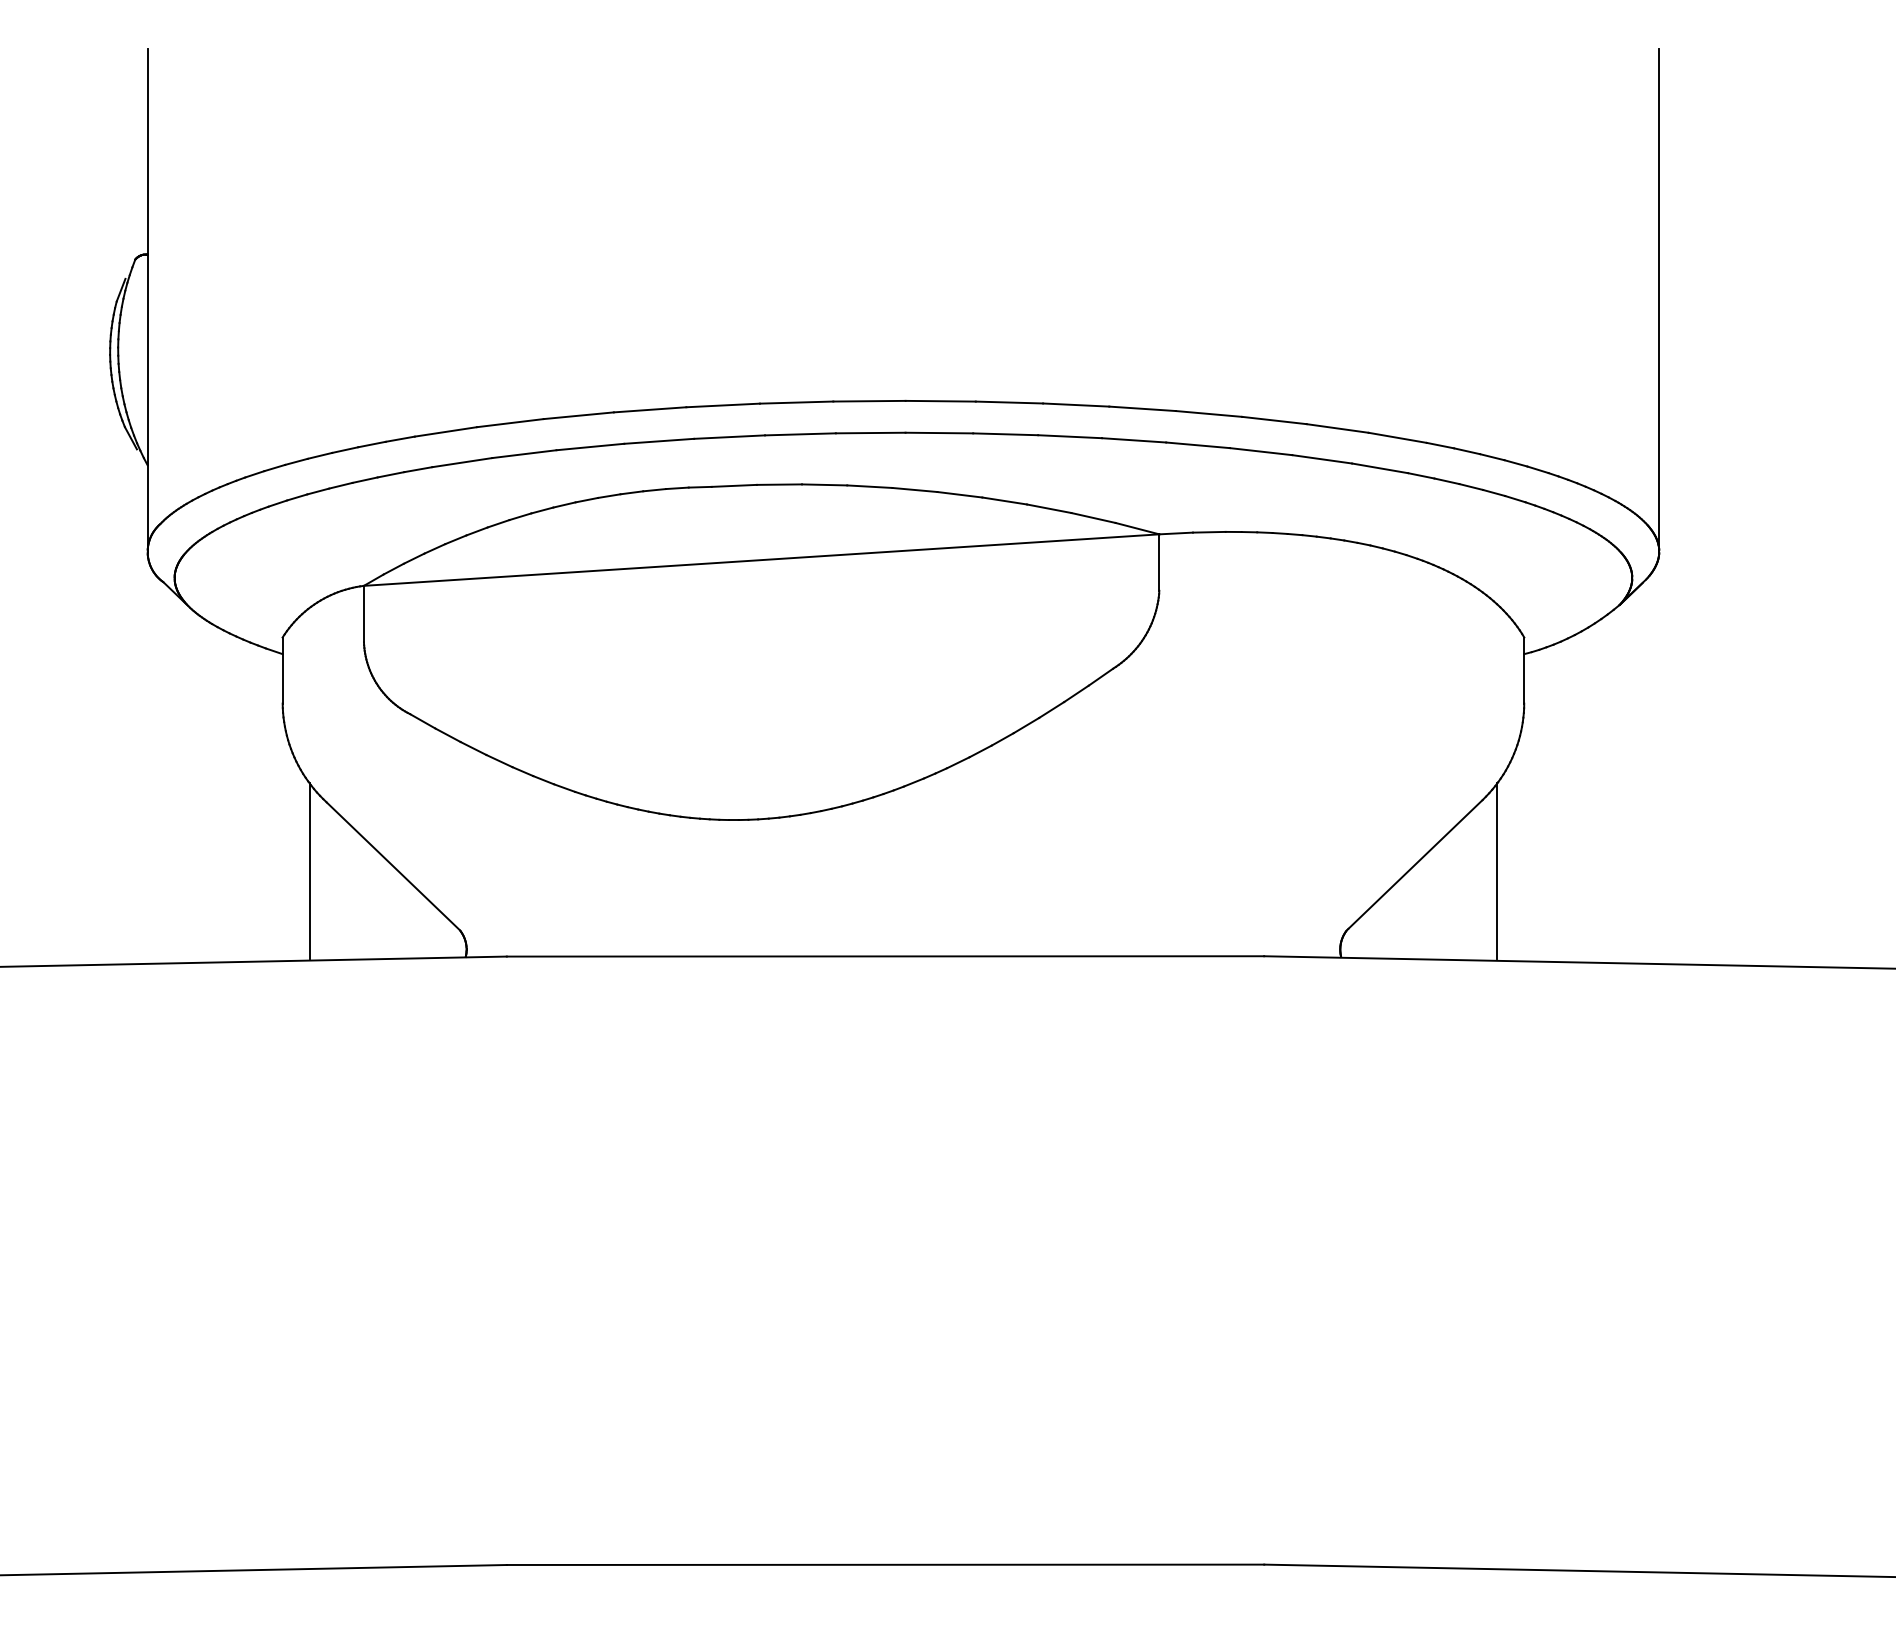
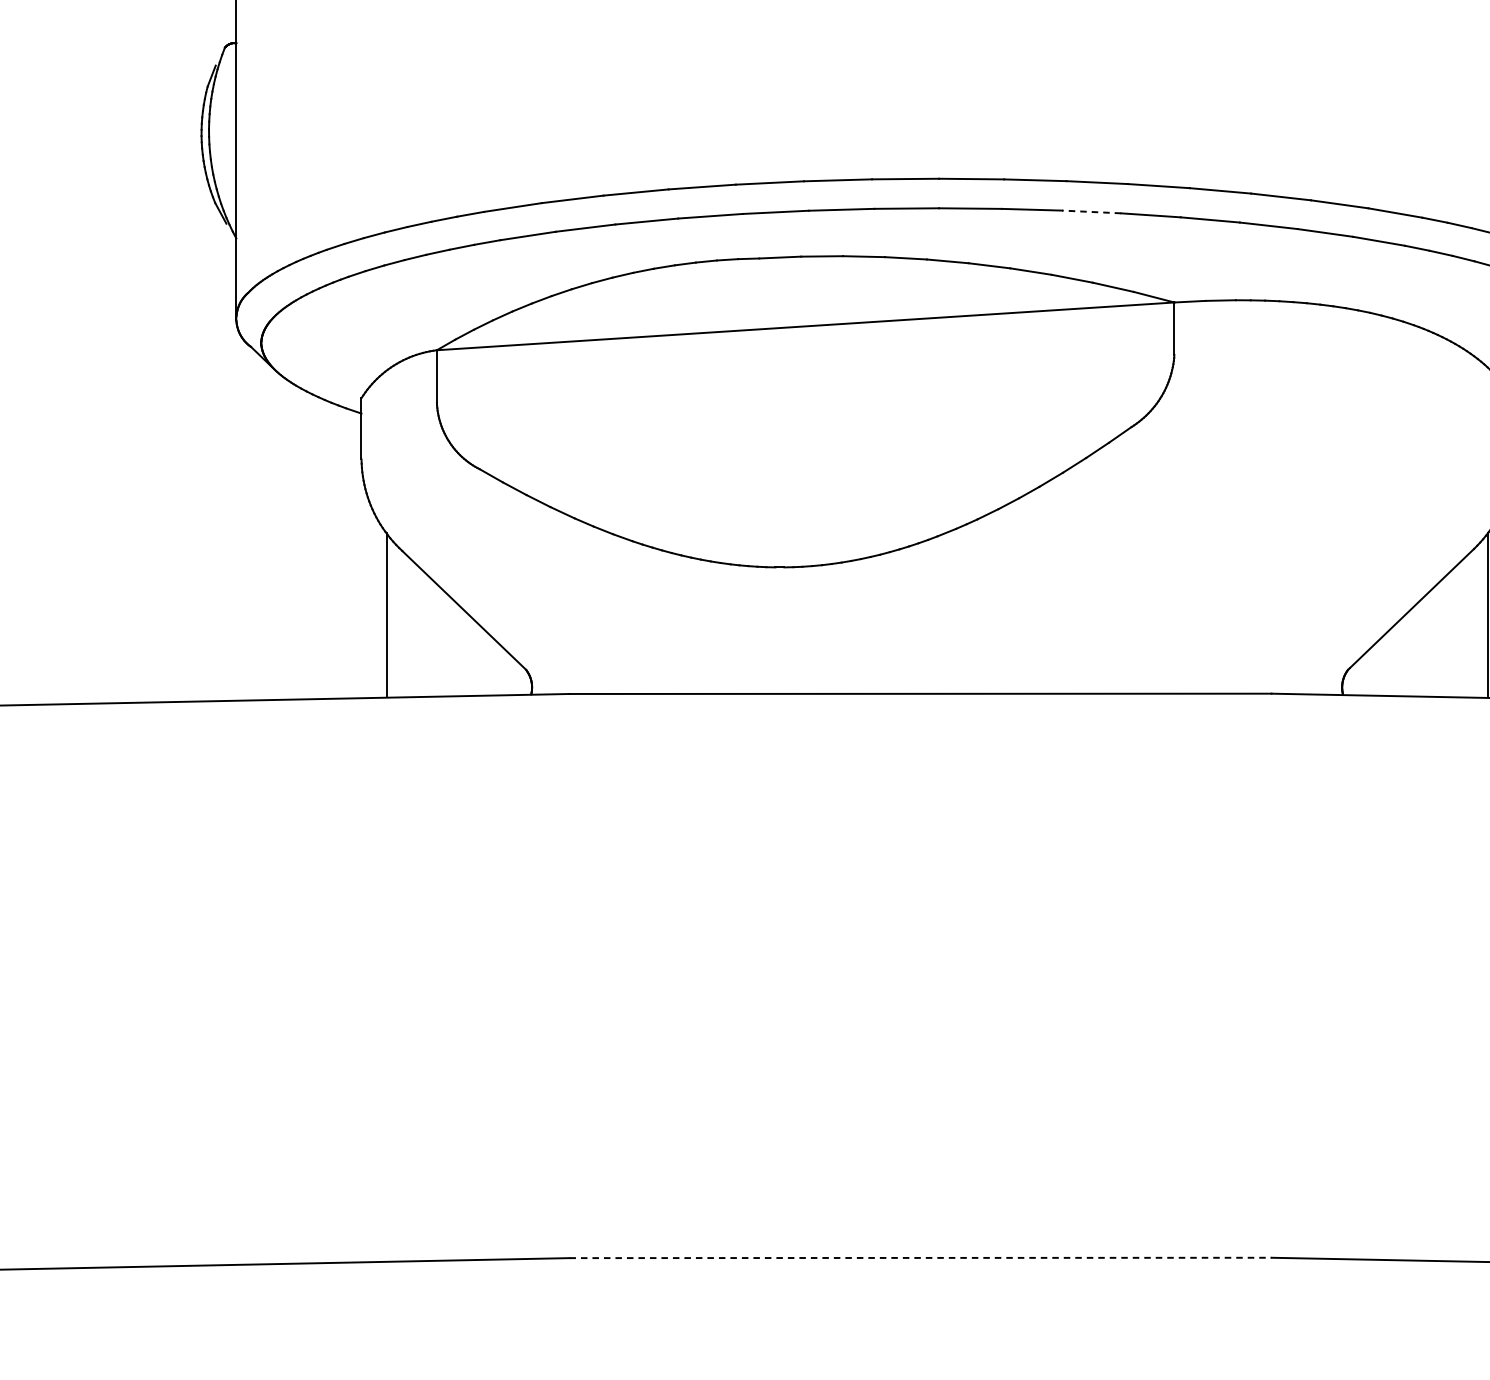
line: (1070, 436) -> (1092, 211), solid -> dashed
line: (885, 1564) -> (920, 1257), solid -> dashed

